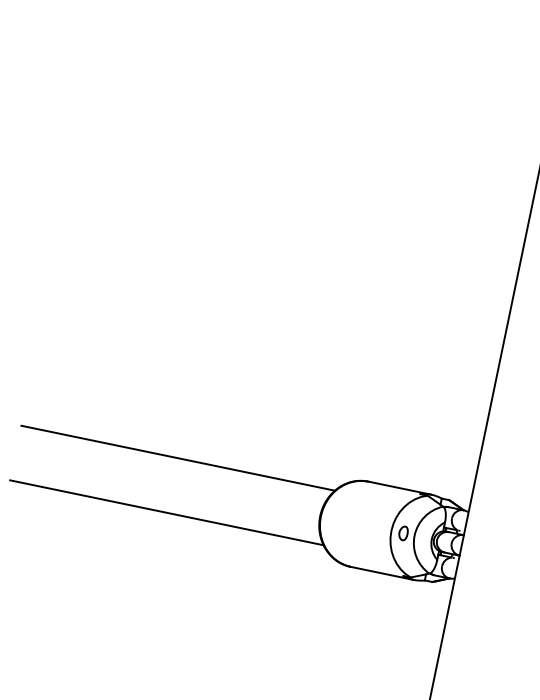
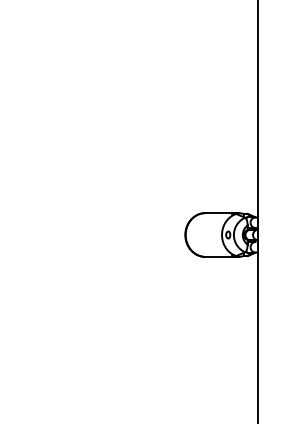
line: (178, 457) -> (109, 220), removed
line: (167, 513) -> (109, 249), removed

